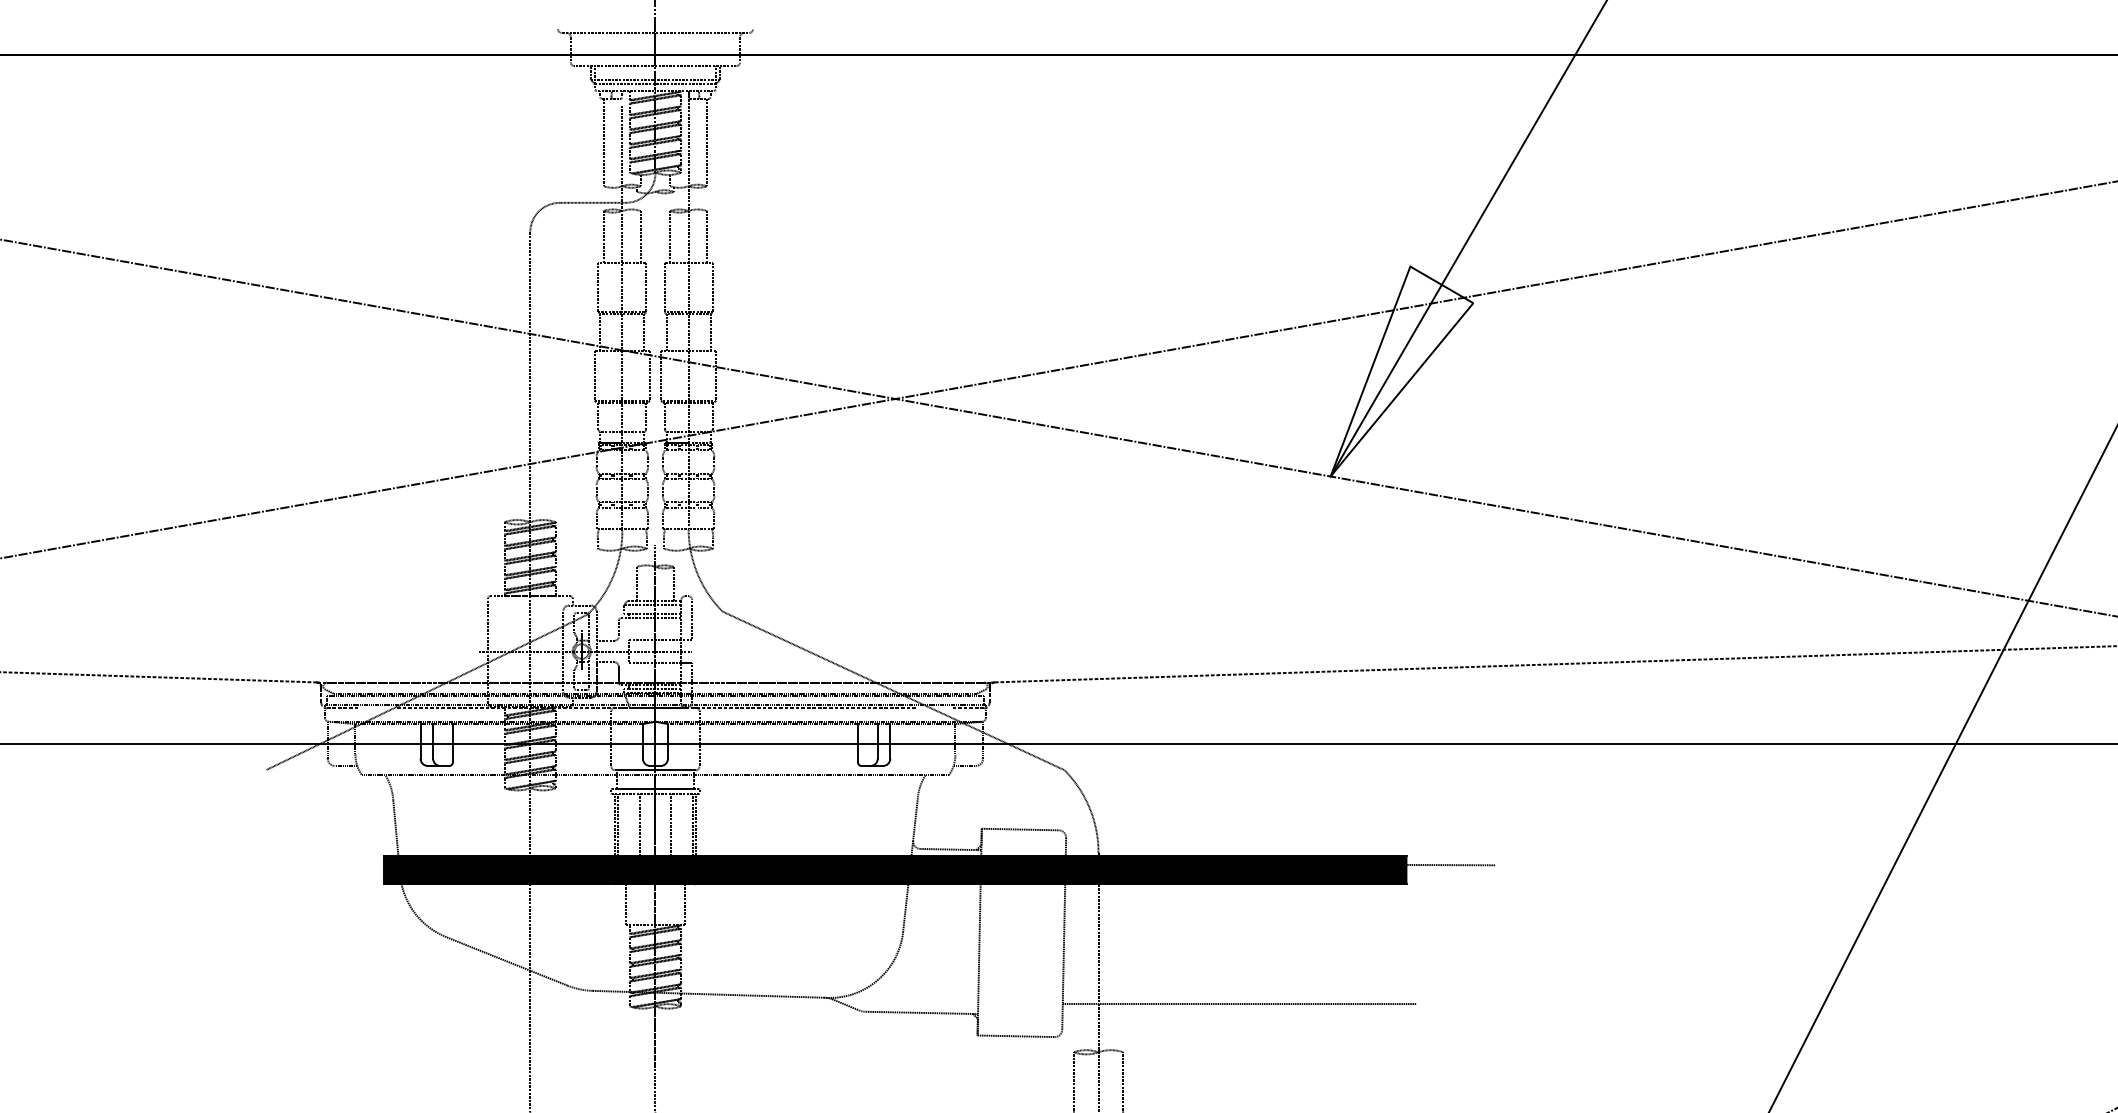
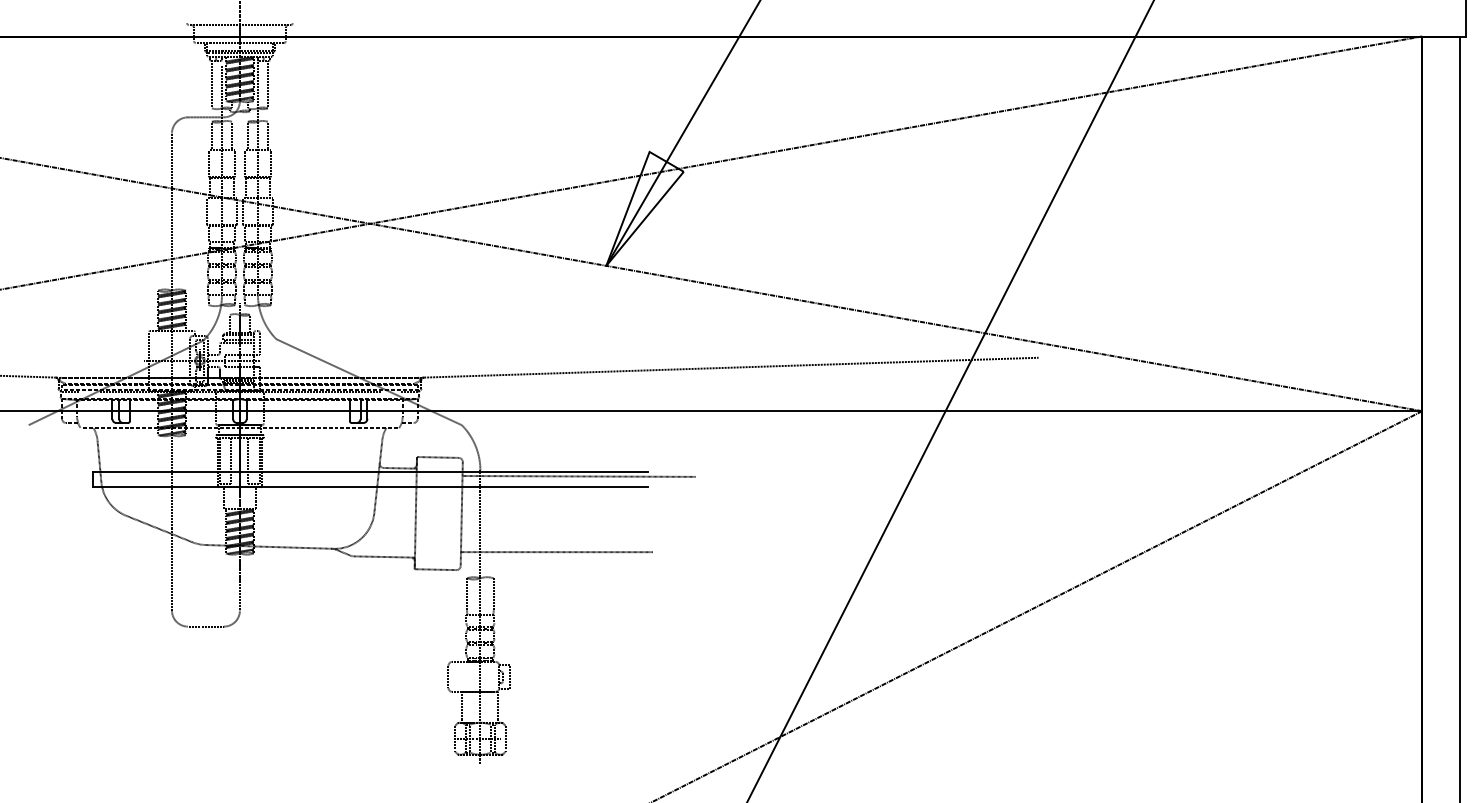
hatch: (894, 868) -> (369, 478), removed

